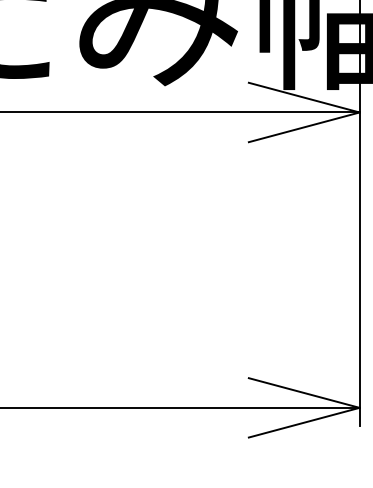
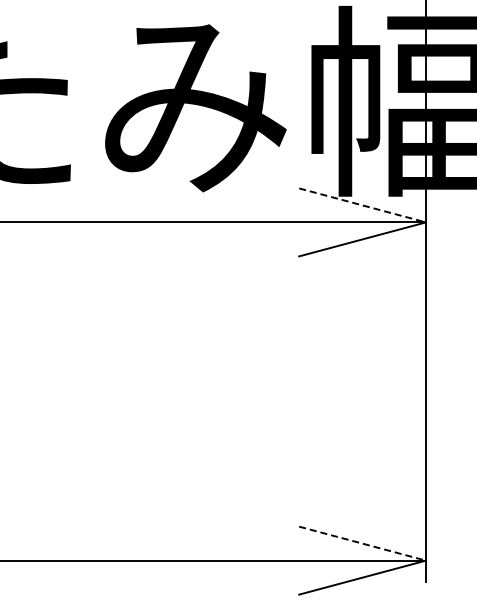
line: (304, 97) -> (362, 205), solid -> dashed
line: (304, 392) -> (362, 543), solid -> dashed

